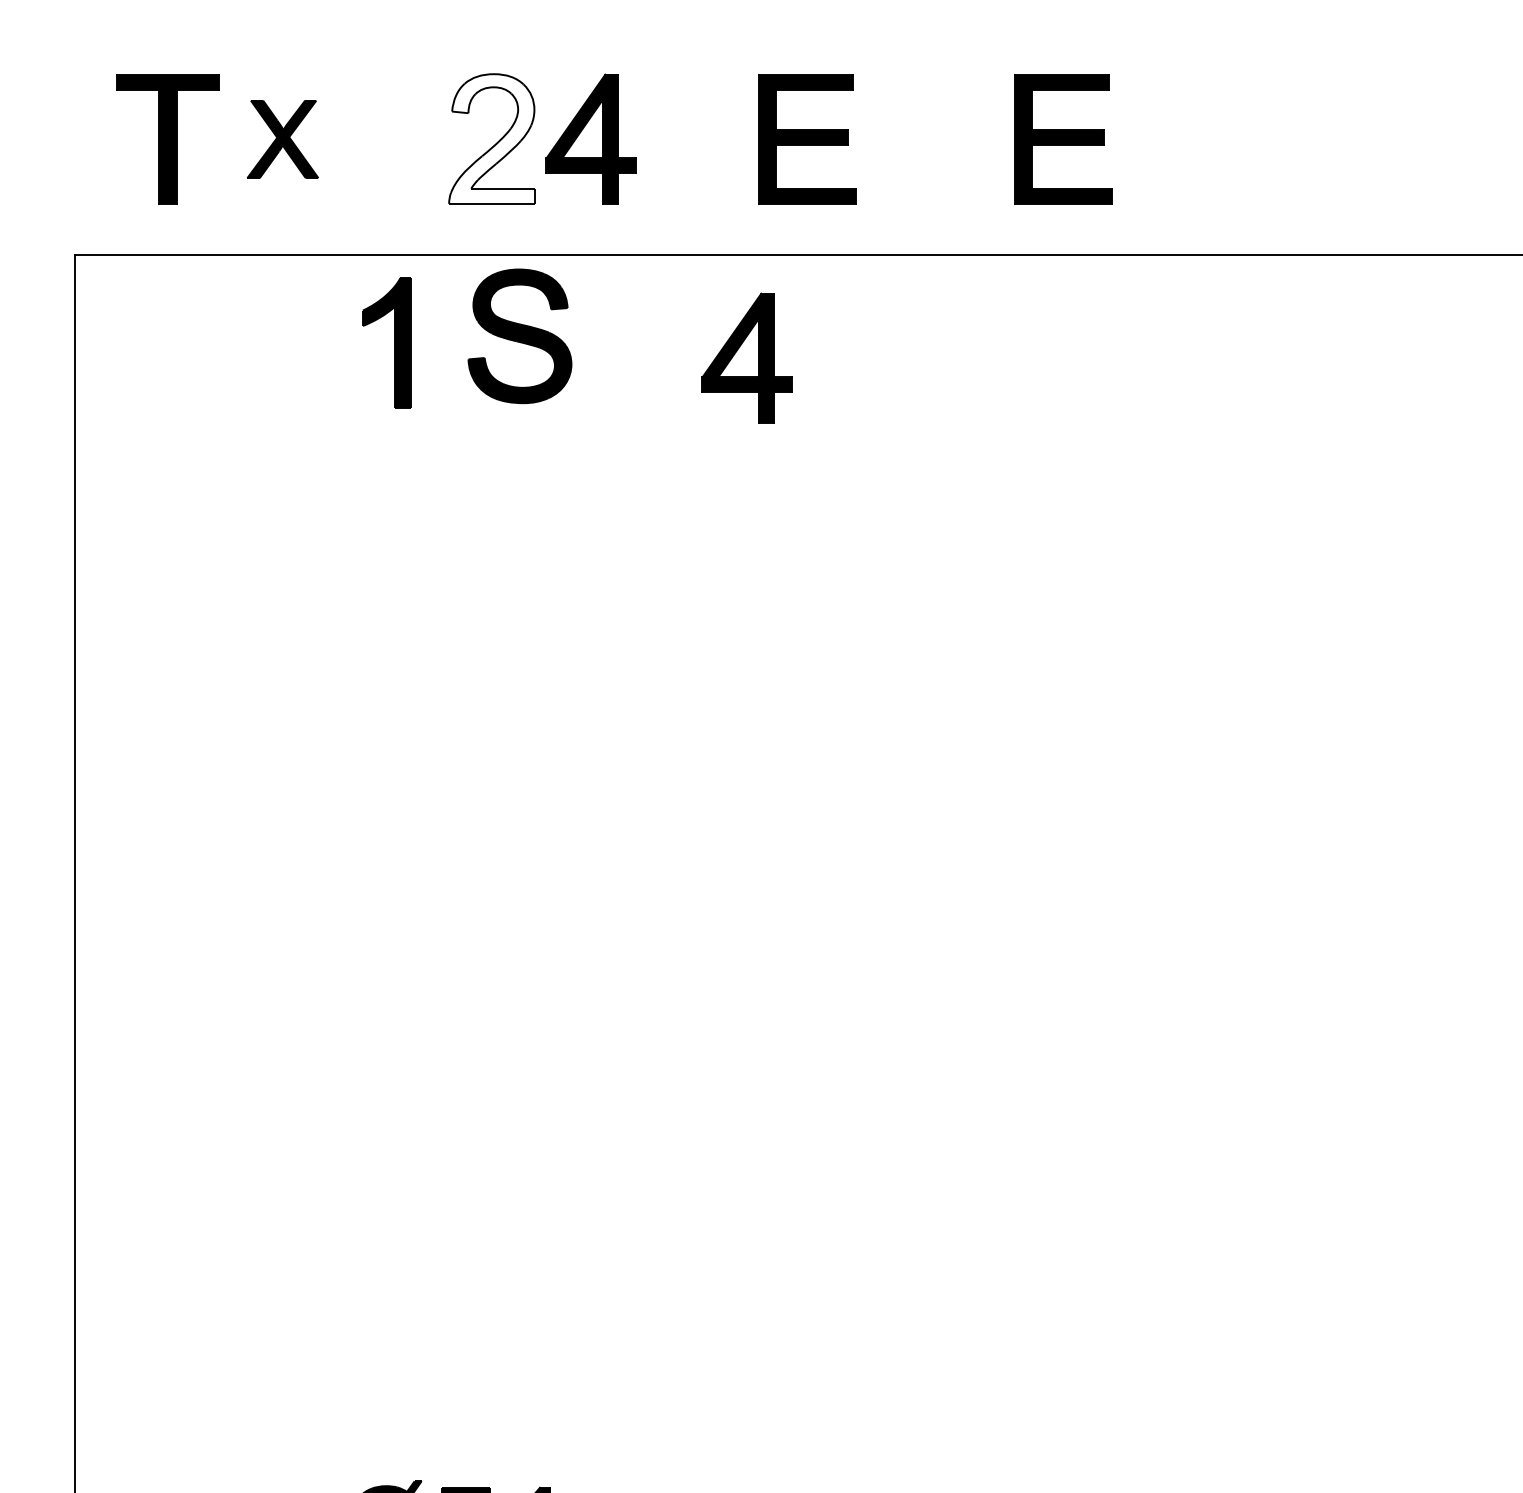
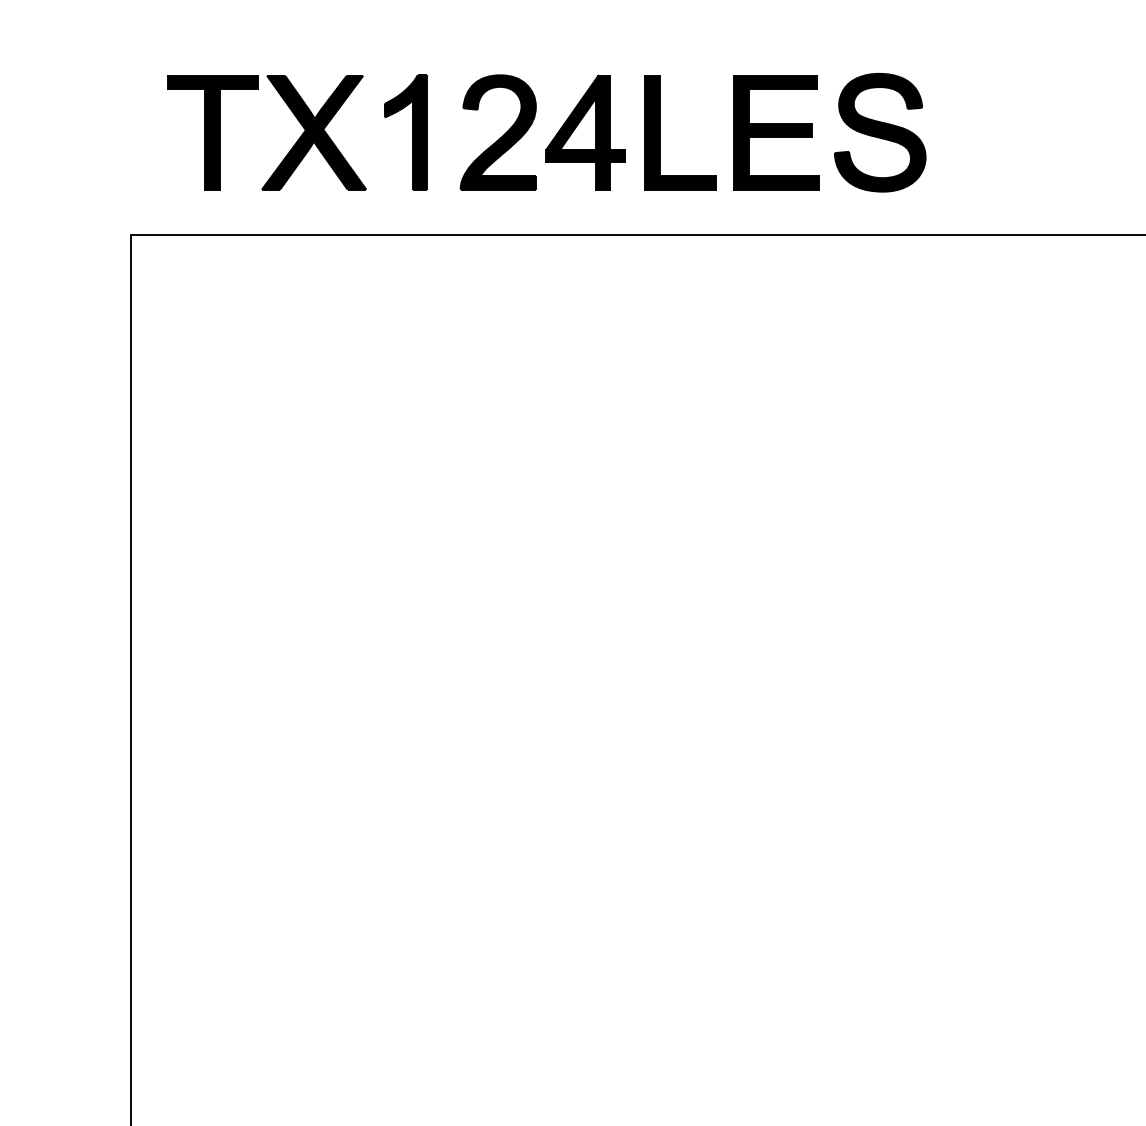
fill: (491, 138) -> (498, 132), added
part: (282, 139) -> (313, 132), size x1.67
part: (675, 139) -> (660, 132), added
part: (1063, 139) -> (1002, 132), removed
part: (519, 336) -> (879, 132), moved
part: (394, 342) -> (412, 132), moved
part: (746, 357) -> (722, 325), removed

